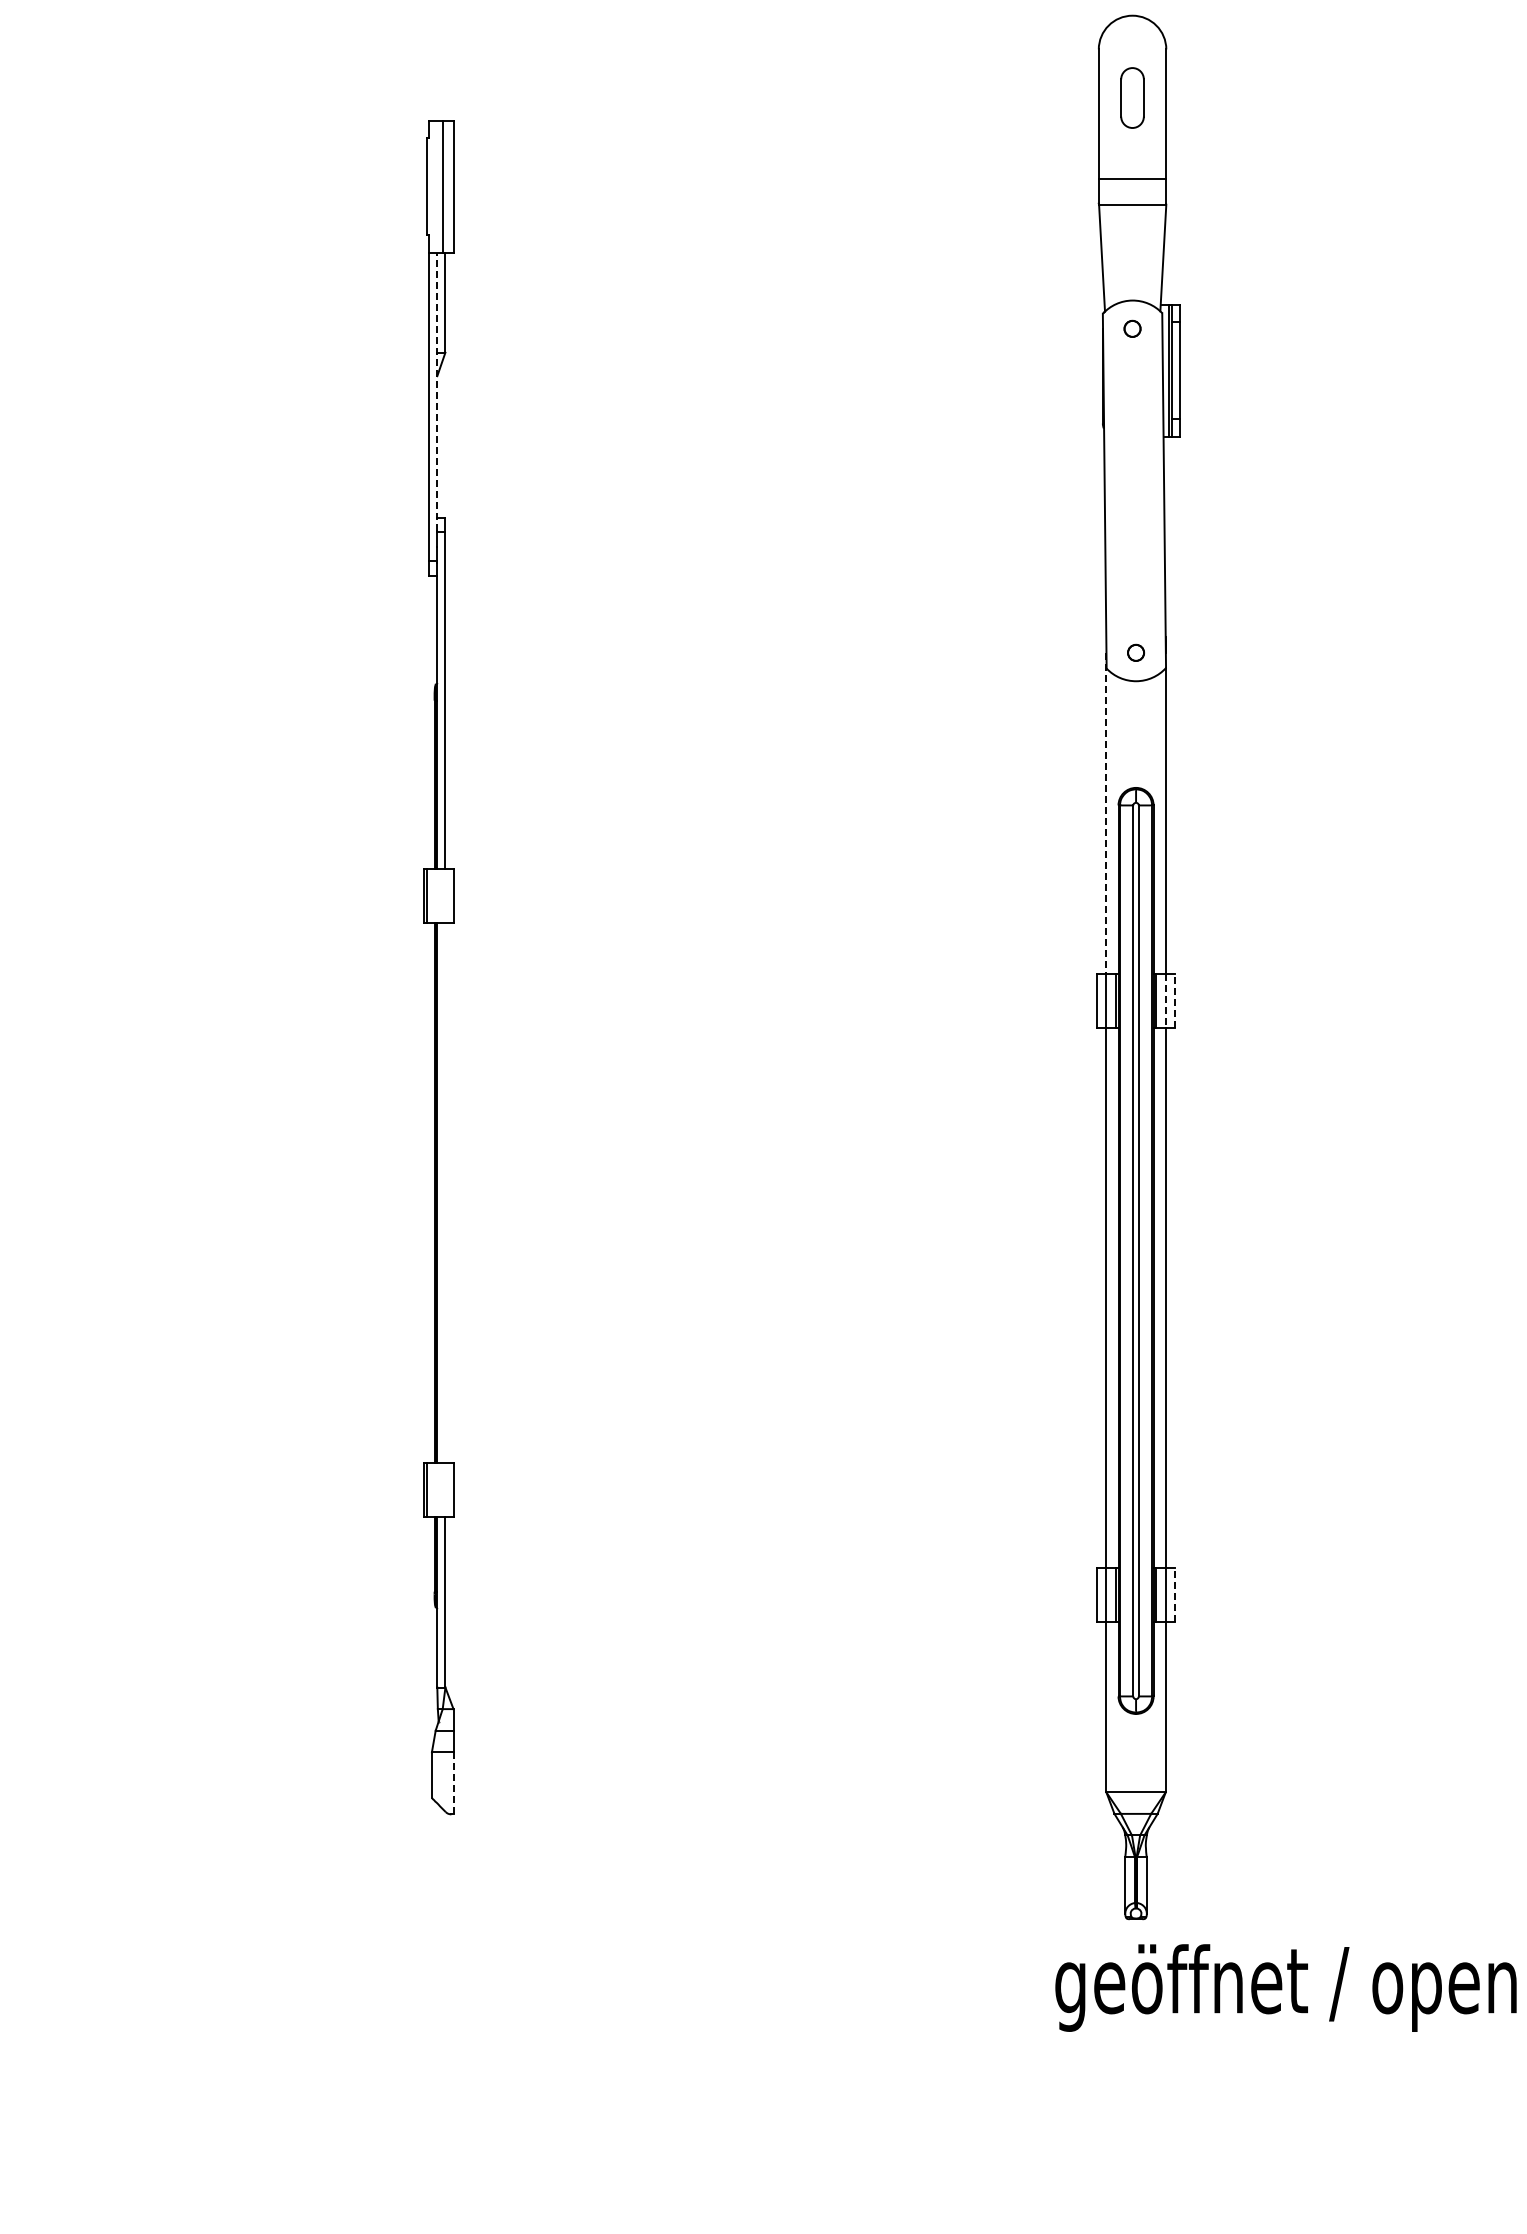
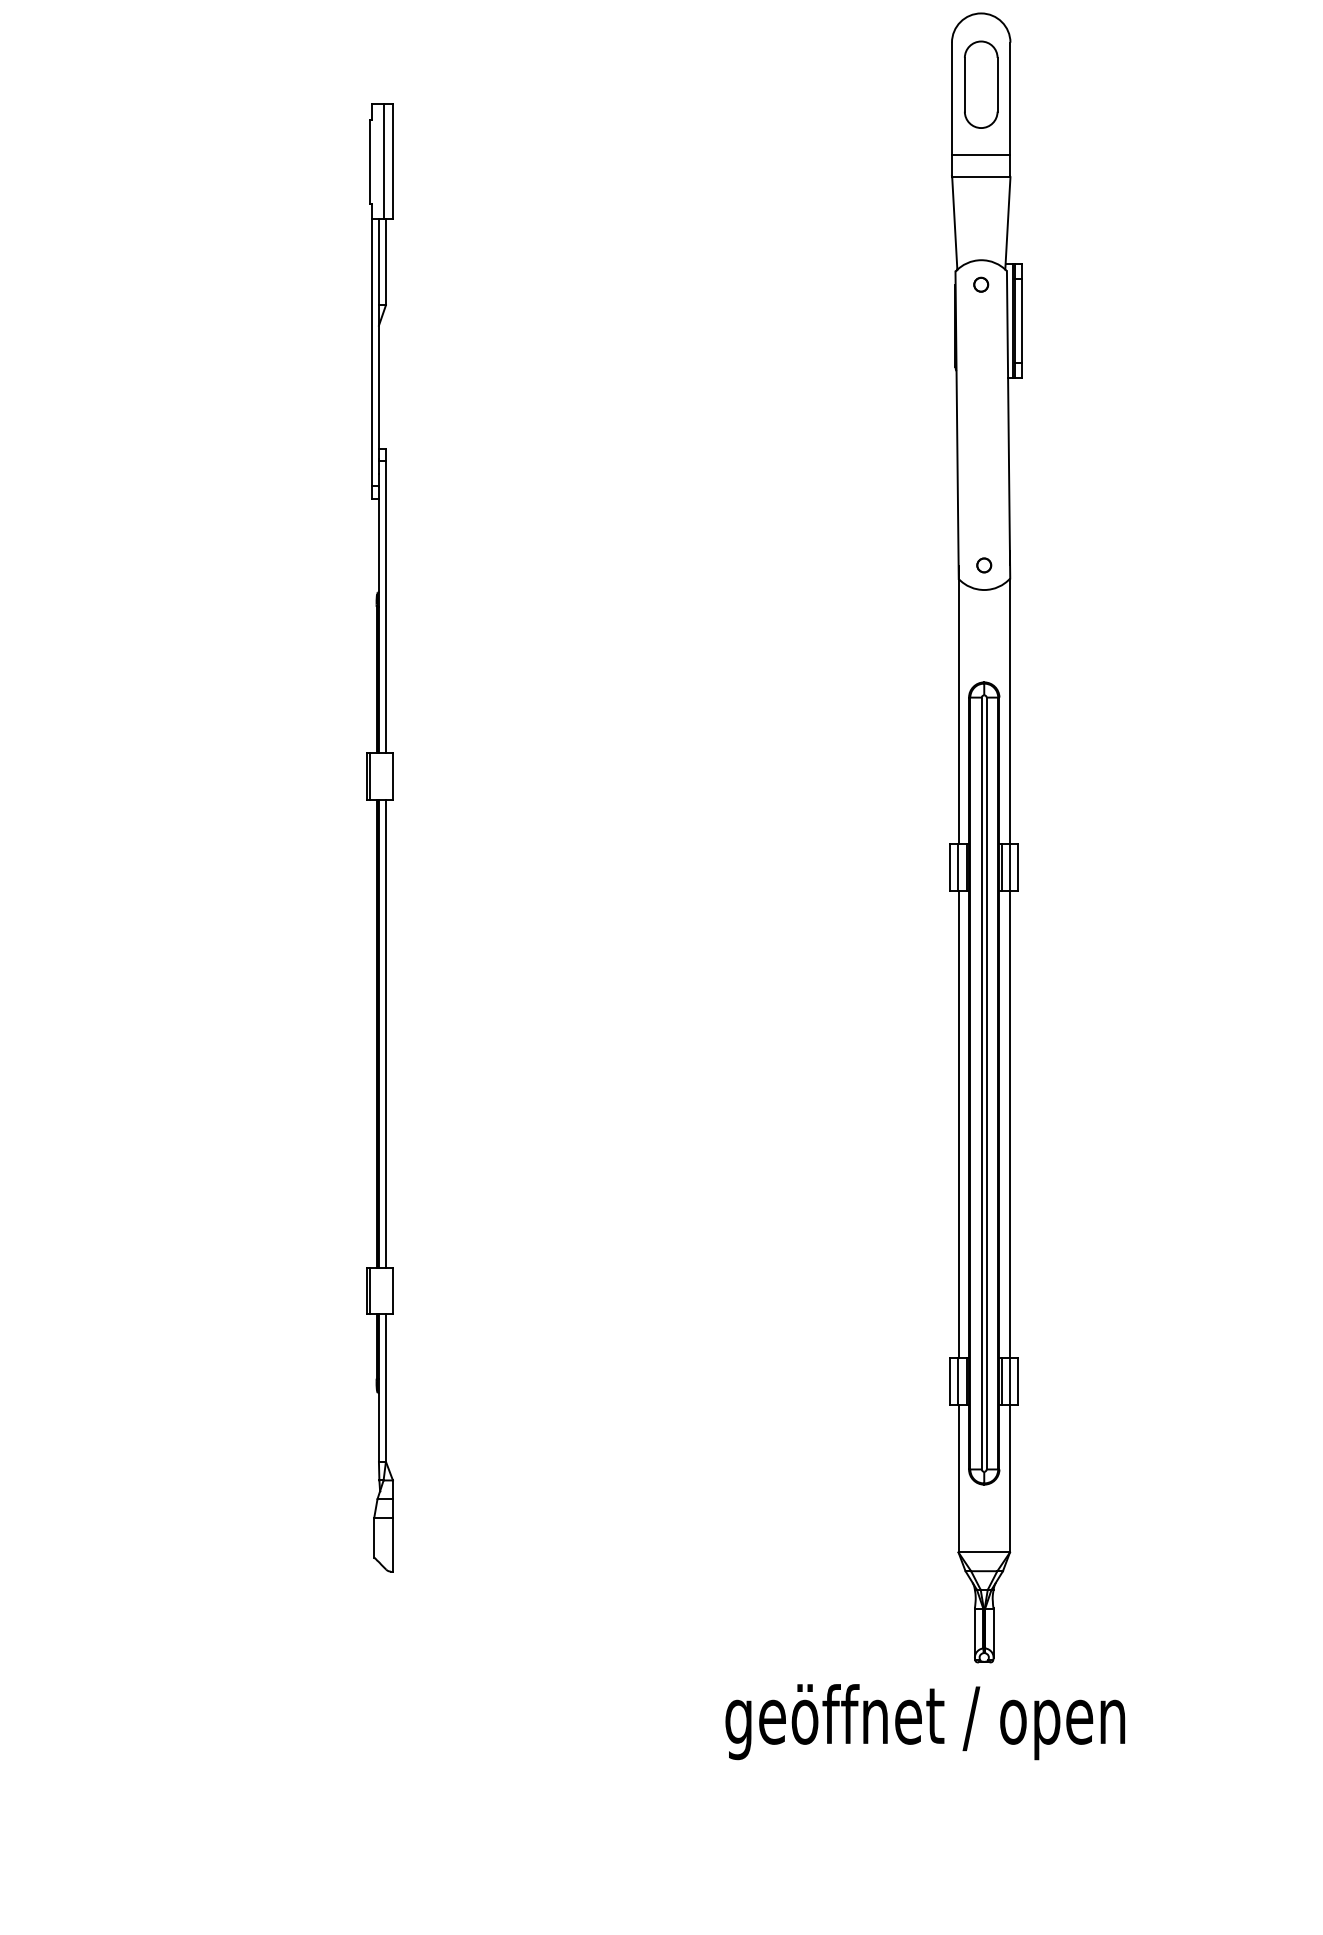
part: (1132, 97) -> (981, 84), size x1.67
line: (437, 391) -> (379, 338), dashed -> solid
line: (1106, 813) -> (958, 704), dashed -> solid
line: (1166, 1001) -> (1010, 867), dashed -> solid
line: (1175, 1001) -> (1018, 867), dashed -> solid
line: (445, 1193) -> (386, 1033), added
line: (1175, 1595) -> (1018, 1382), dashed -> solid
line: (453, 1782) -> (392, 1544), dashed -> solid
text: (1285, 1987) -> (924, 1721), moved

